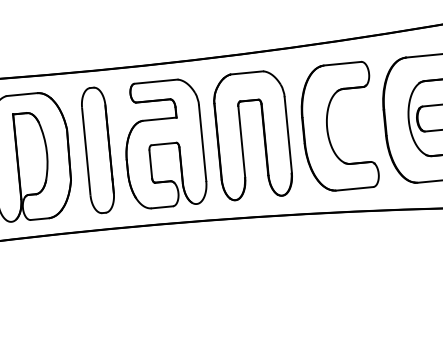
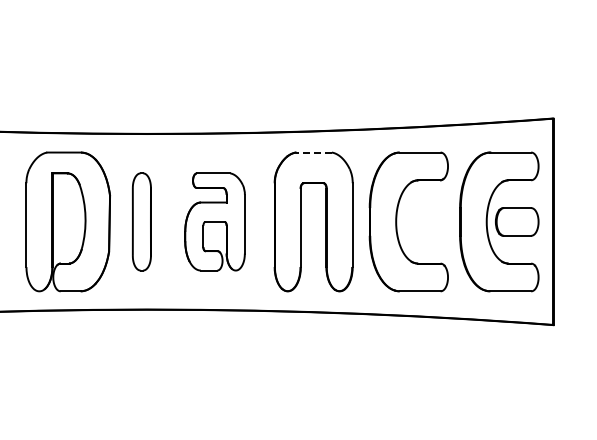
line: (246, 72) -> (313, 152), solid -> dashed
part: (163, 143) -> (214, 221), size x0.7
part: (97, 150) -> (141, 221), size x0.7

